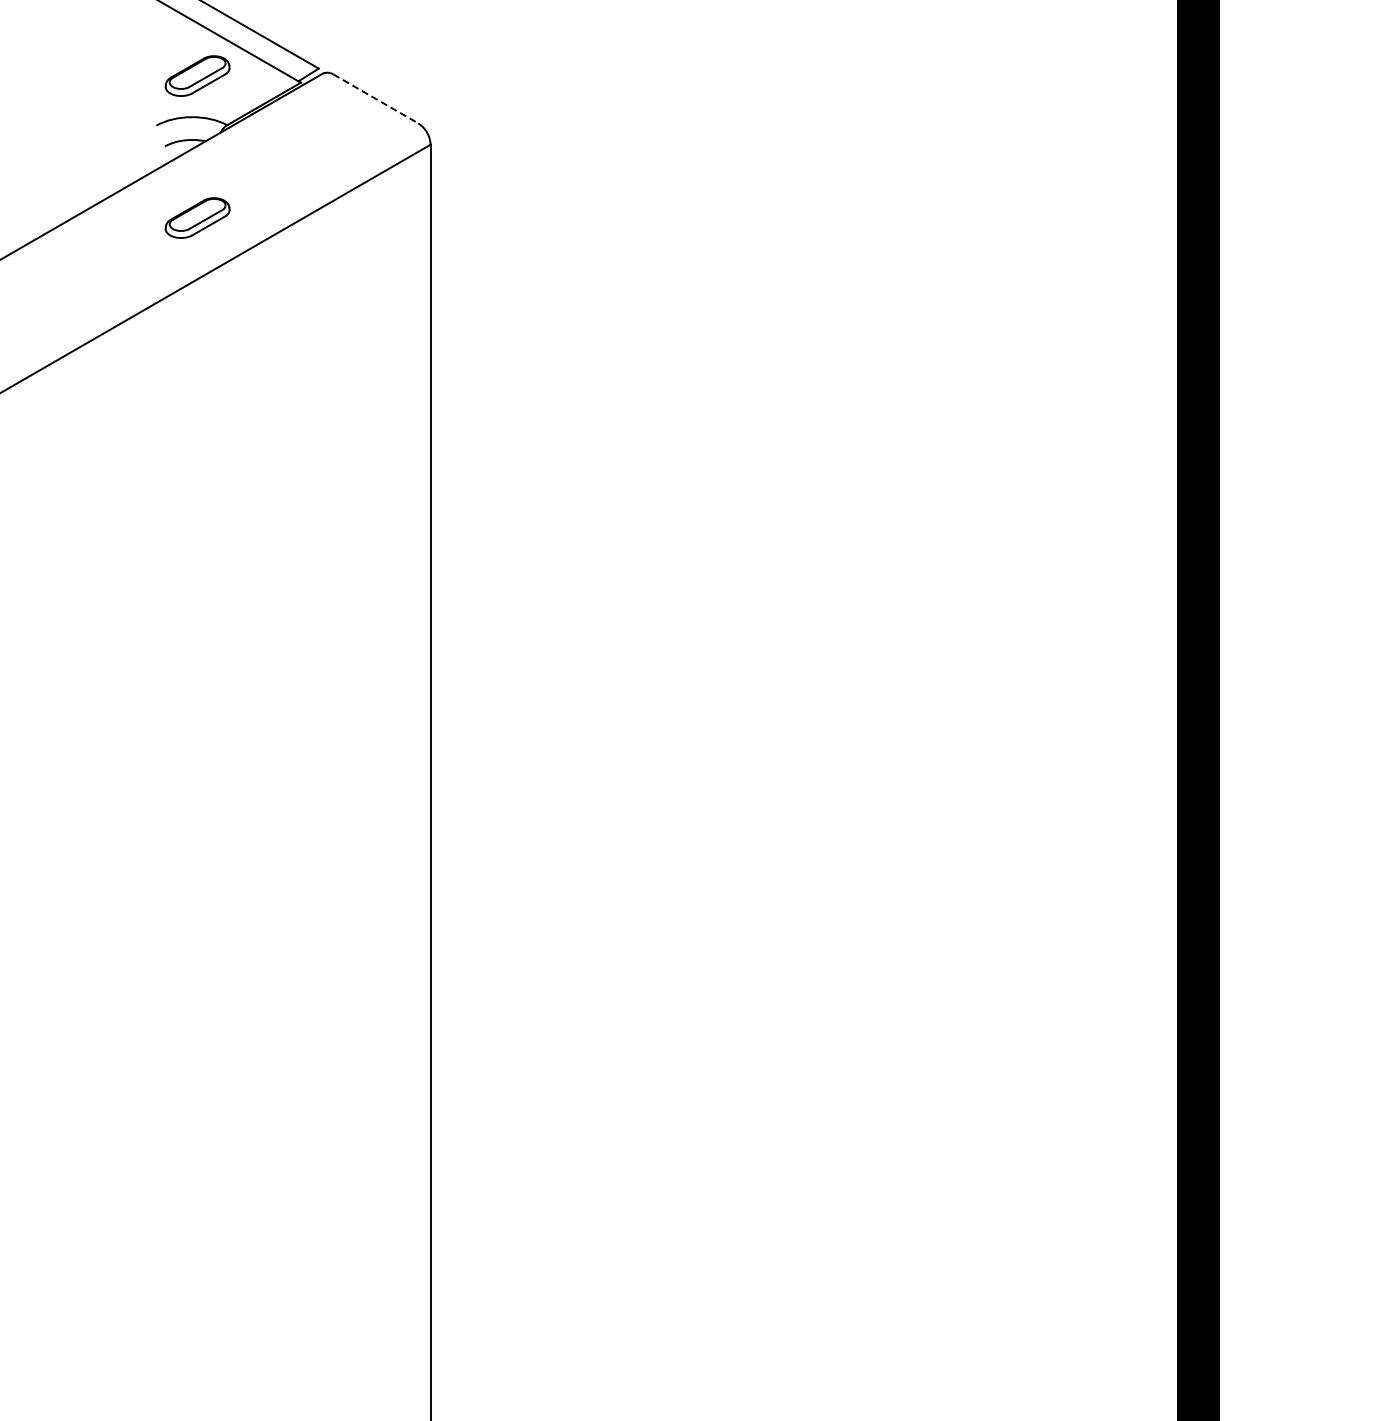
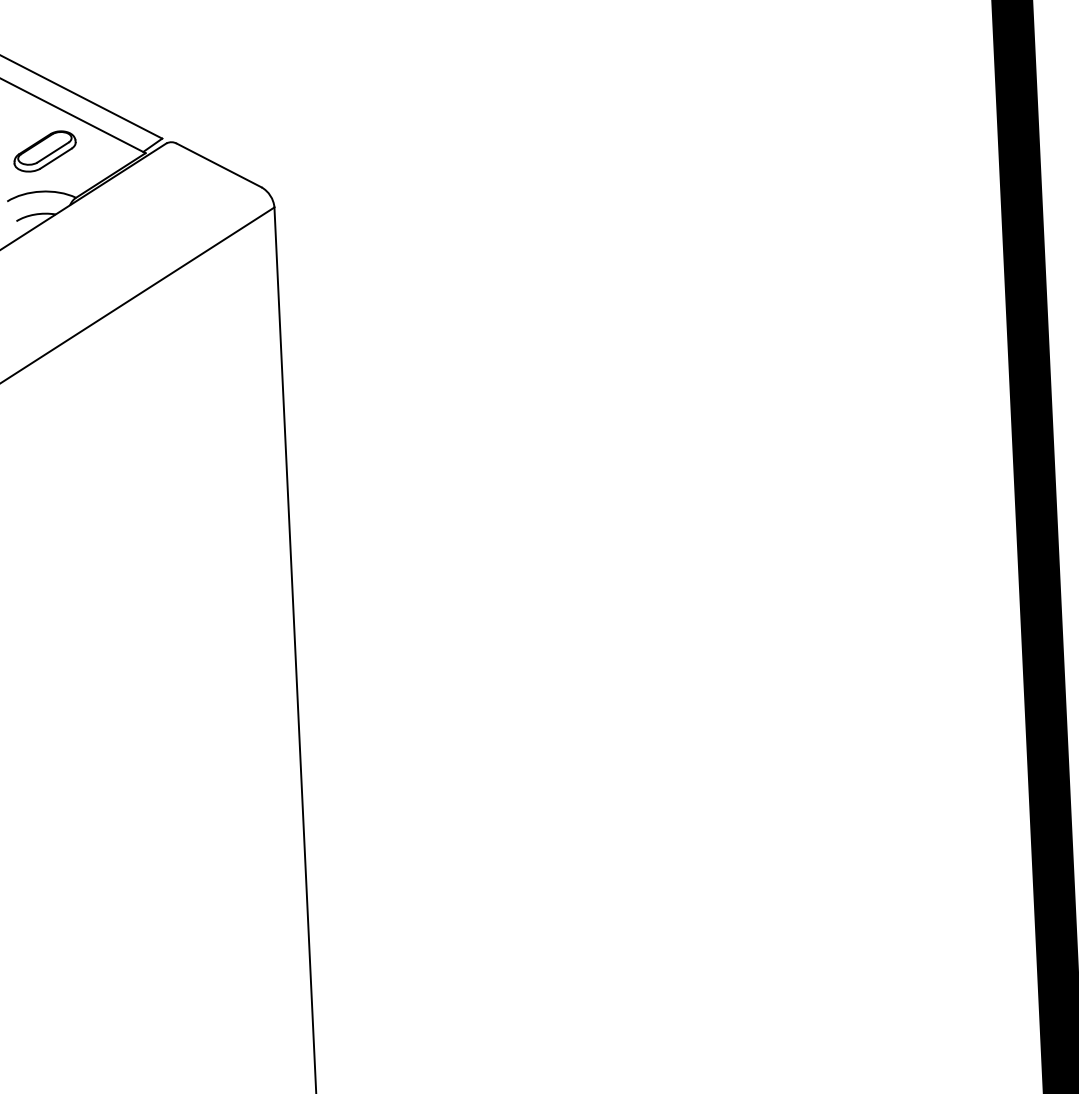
line: (376, 99) -> (219, 166), dashed -> solid
part: (197, 217) -> (51, 288), removed

